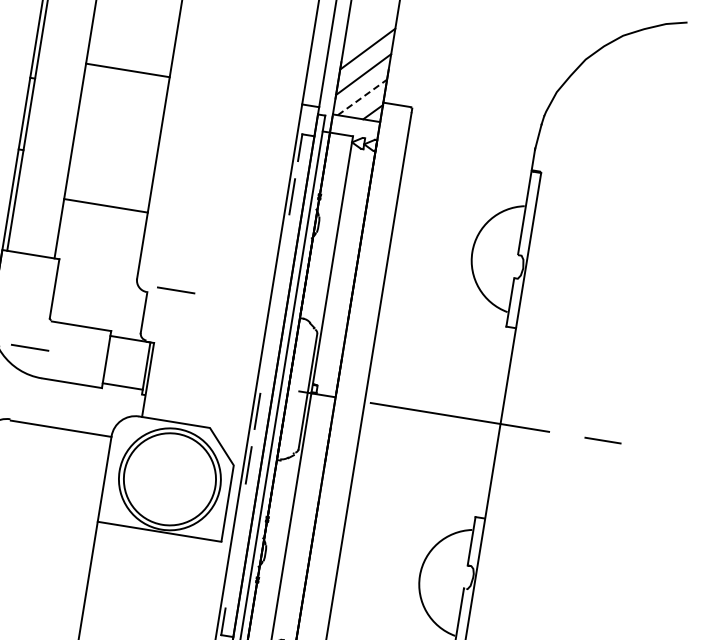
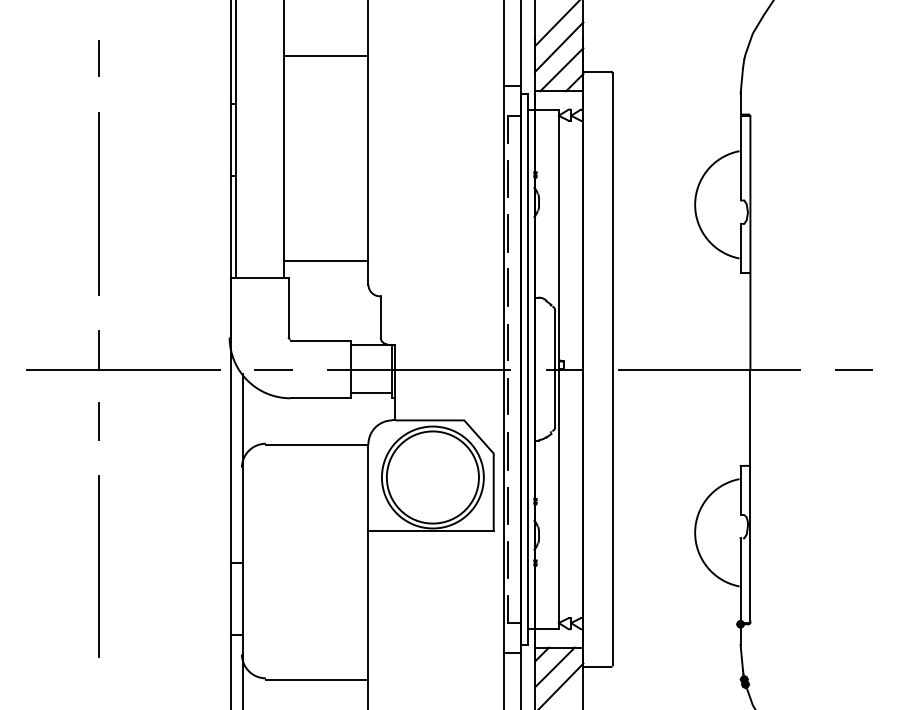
line: (127, 70) -> (325, 55), moved
line: (363, 97) -> (562, 69), dashed -> solid
line: (105, 205) -> (325, 260), moved
line: (283, 250) -> (508, 233), added
line: (175, 289) -> (408, 289), removed
line: (274, 303) -> (508, 287), added
line: (266, 358) -> (508, 342), added
line: (172, 371) -> (418, 370), added
line: (240, 519) -> (508, 505), added
line: (231, 572) -> (508, 559), added

